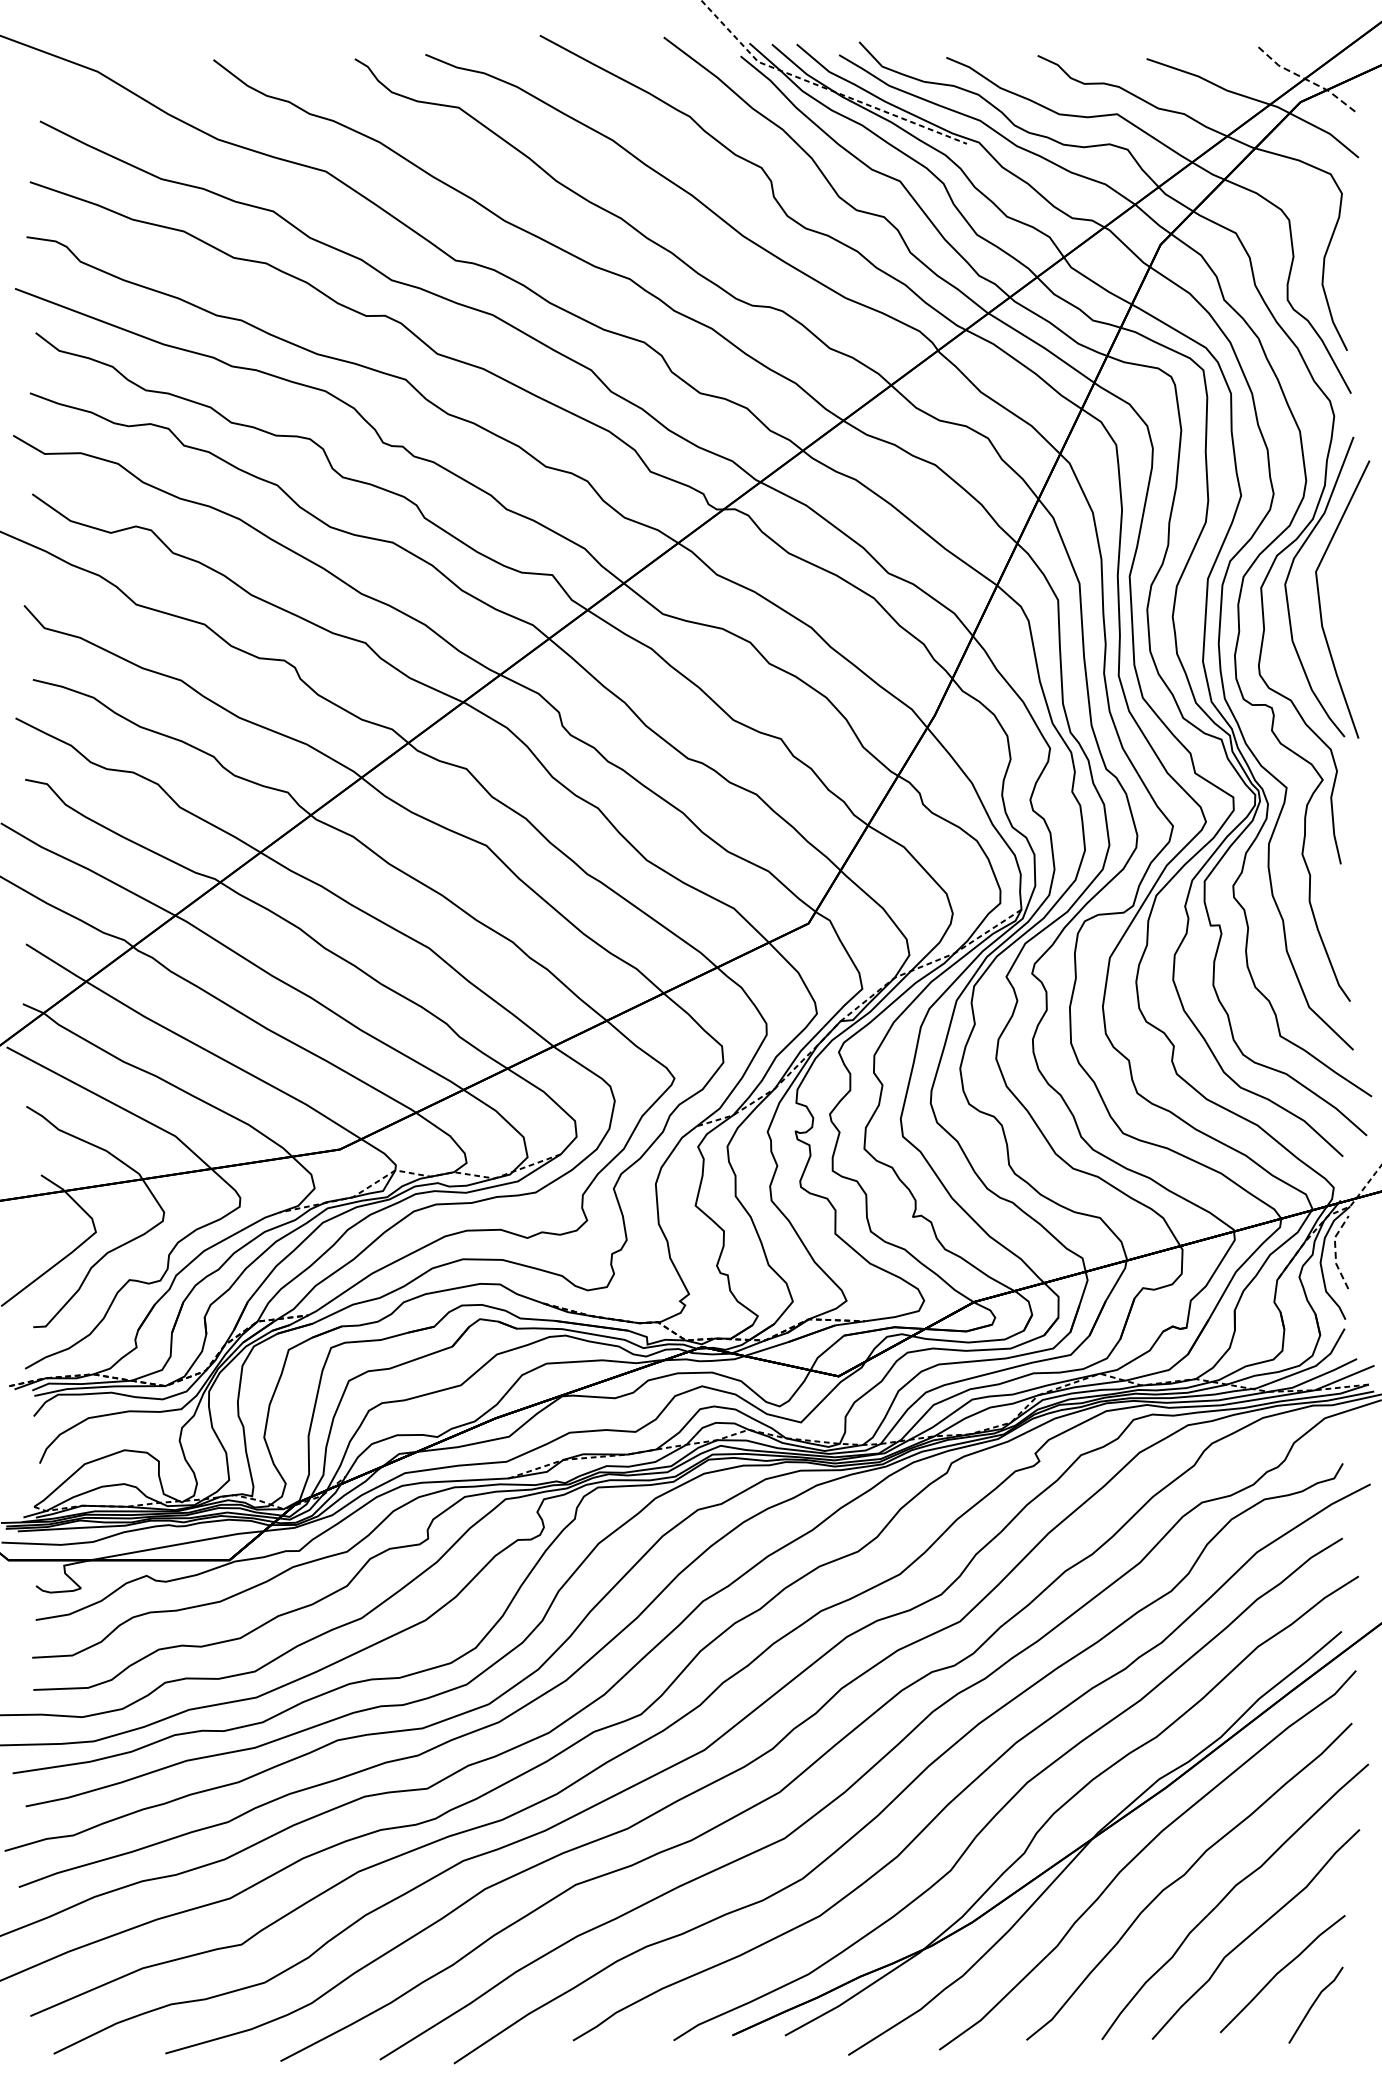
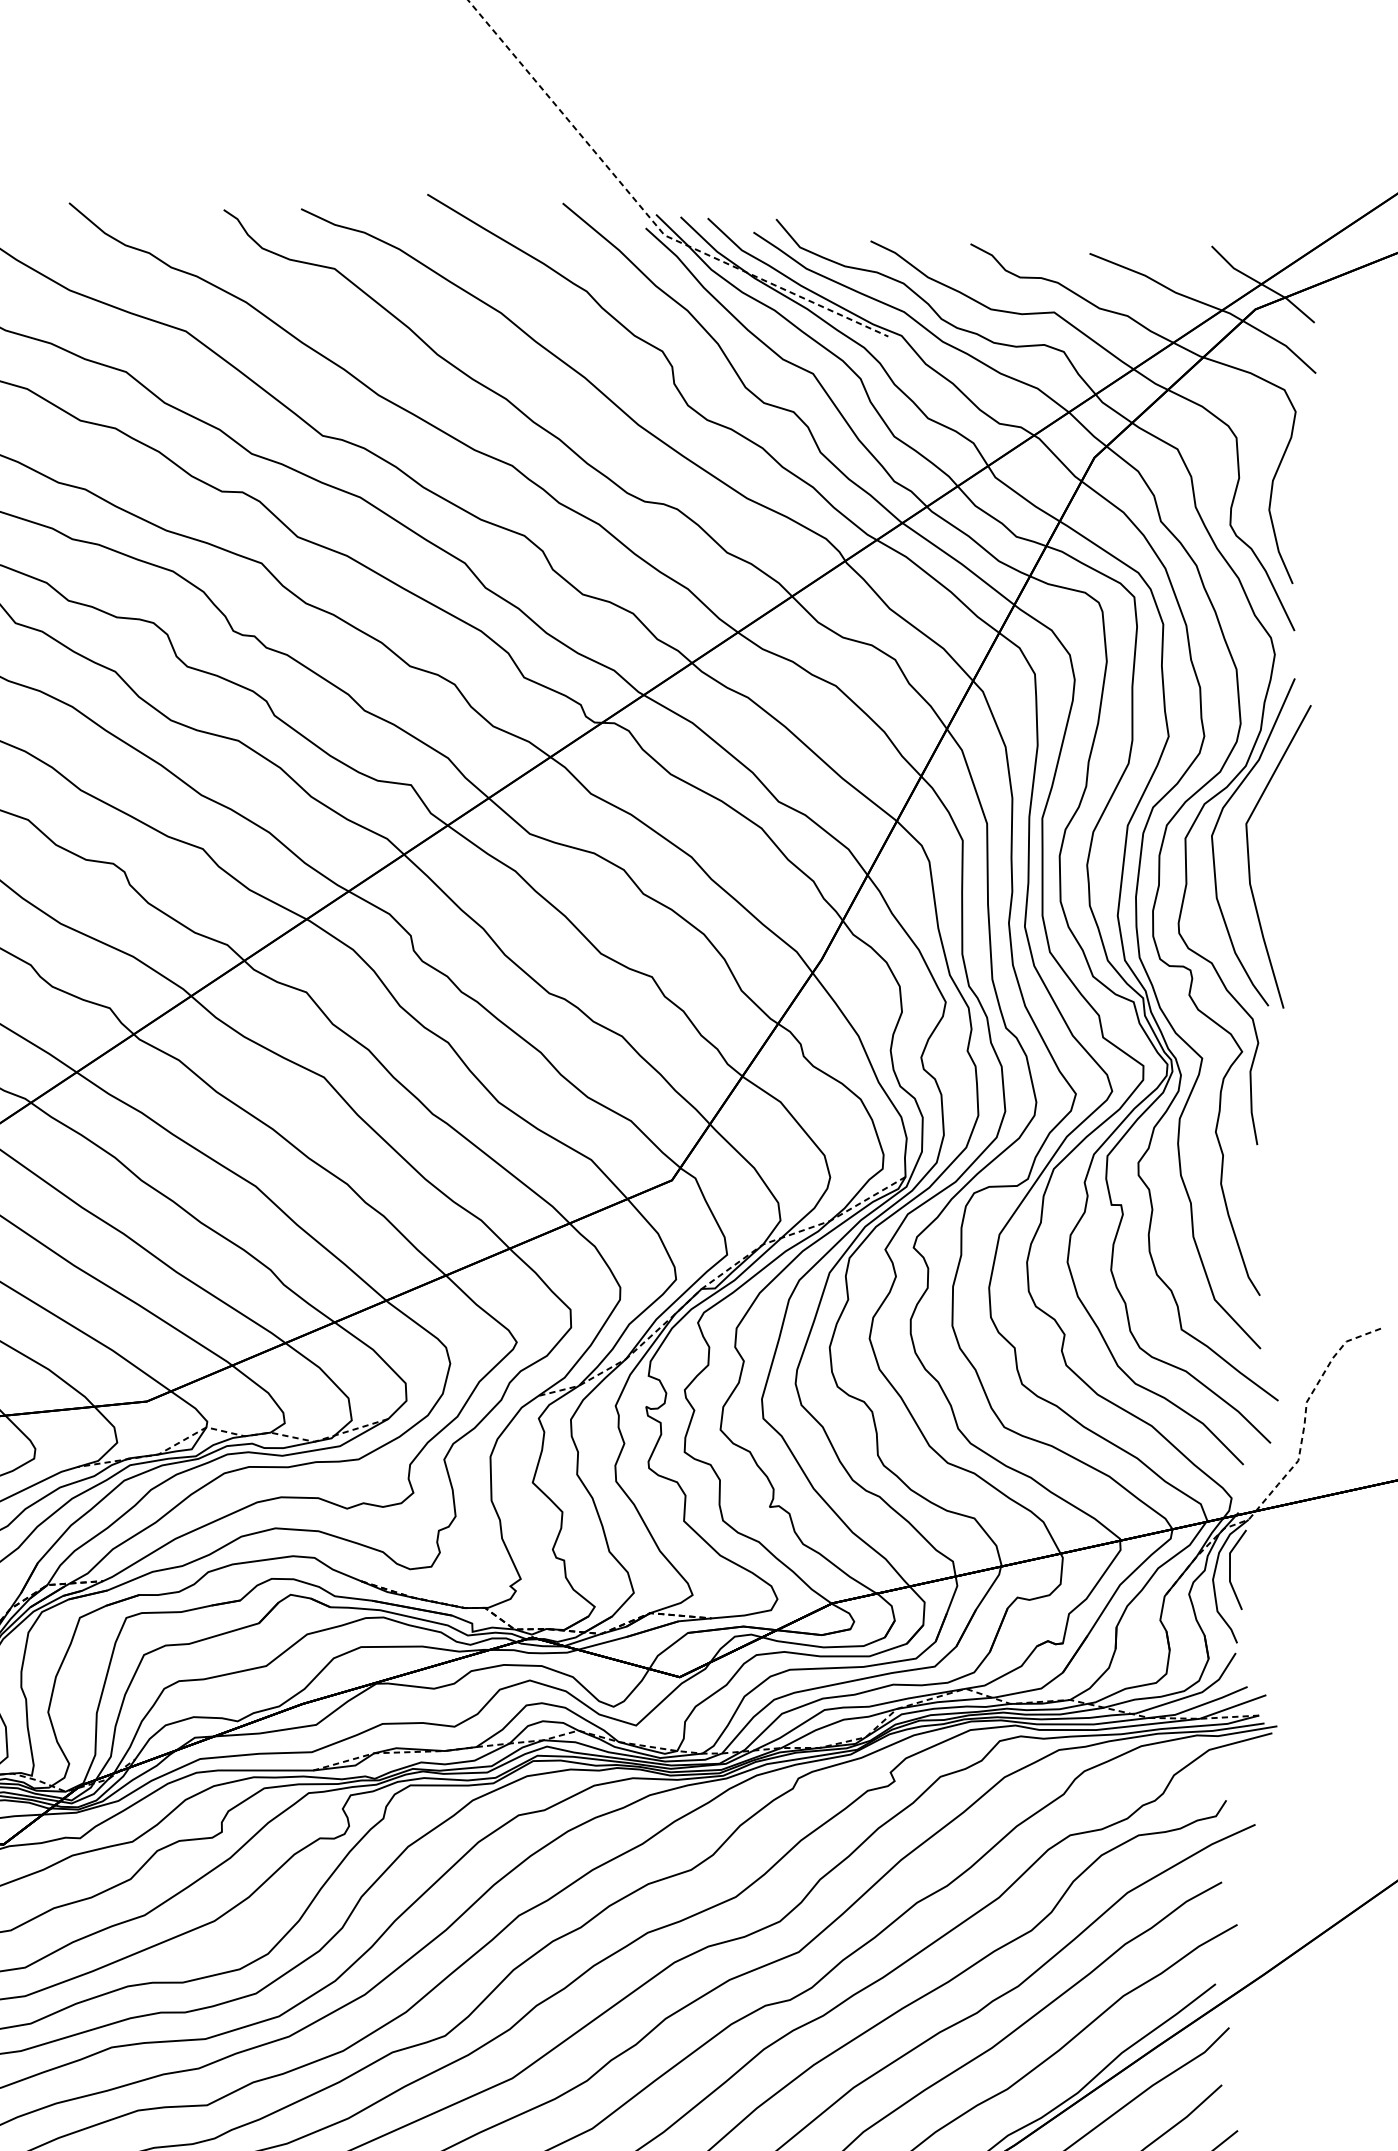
line: (1306, 79) -> (1263, 284), dashed -> solid
line: (1335, 1251) -> (1229, 1568), dashed -> solid

